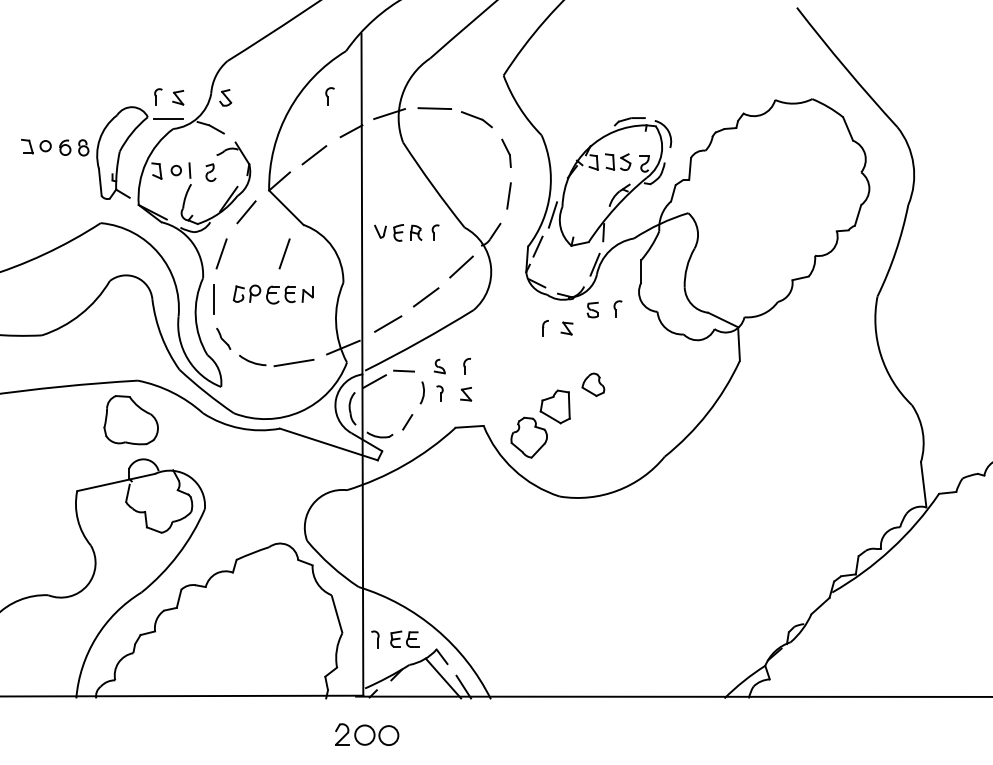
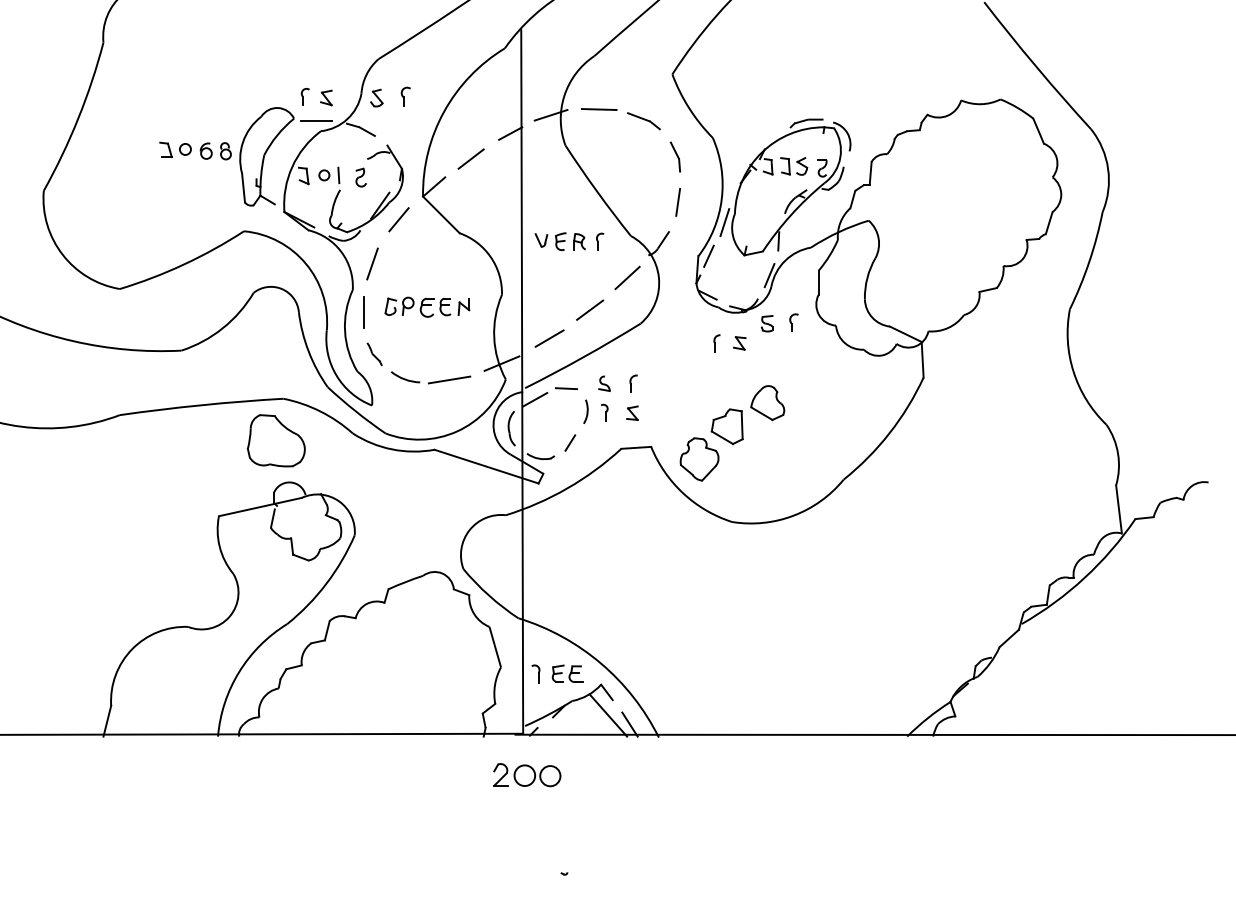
part: (329, 96) -> (405, 96), moved
line: (284, 253) -> (439, 263), removed
part: (593, 385) -> (767, 403), size x1.43

